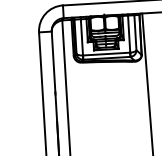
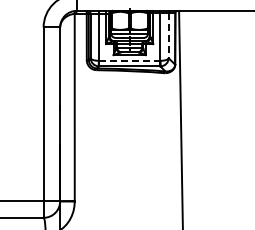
line: (135, 32) -> (168, 35), solid -> dashed
line: (106, 53) -> (129, 60), solid -> dashed

